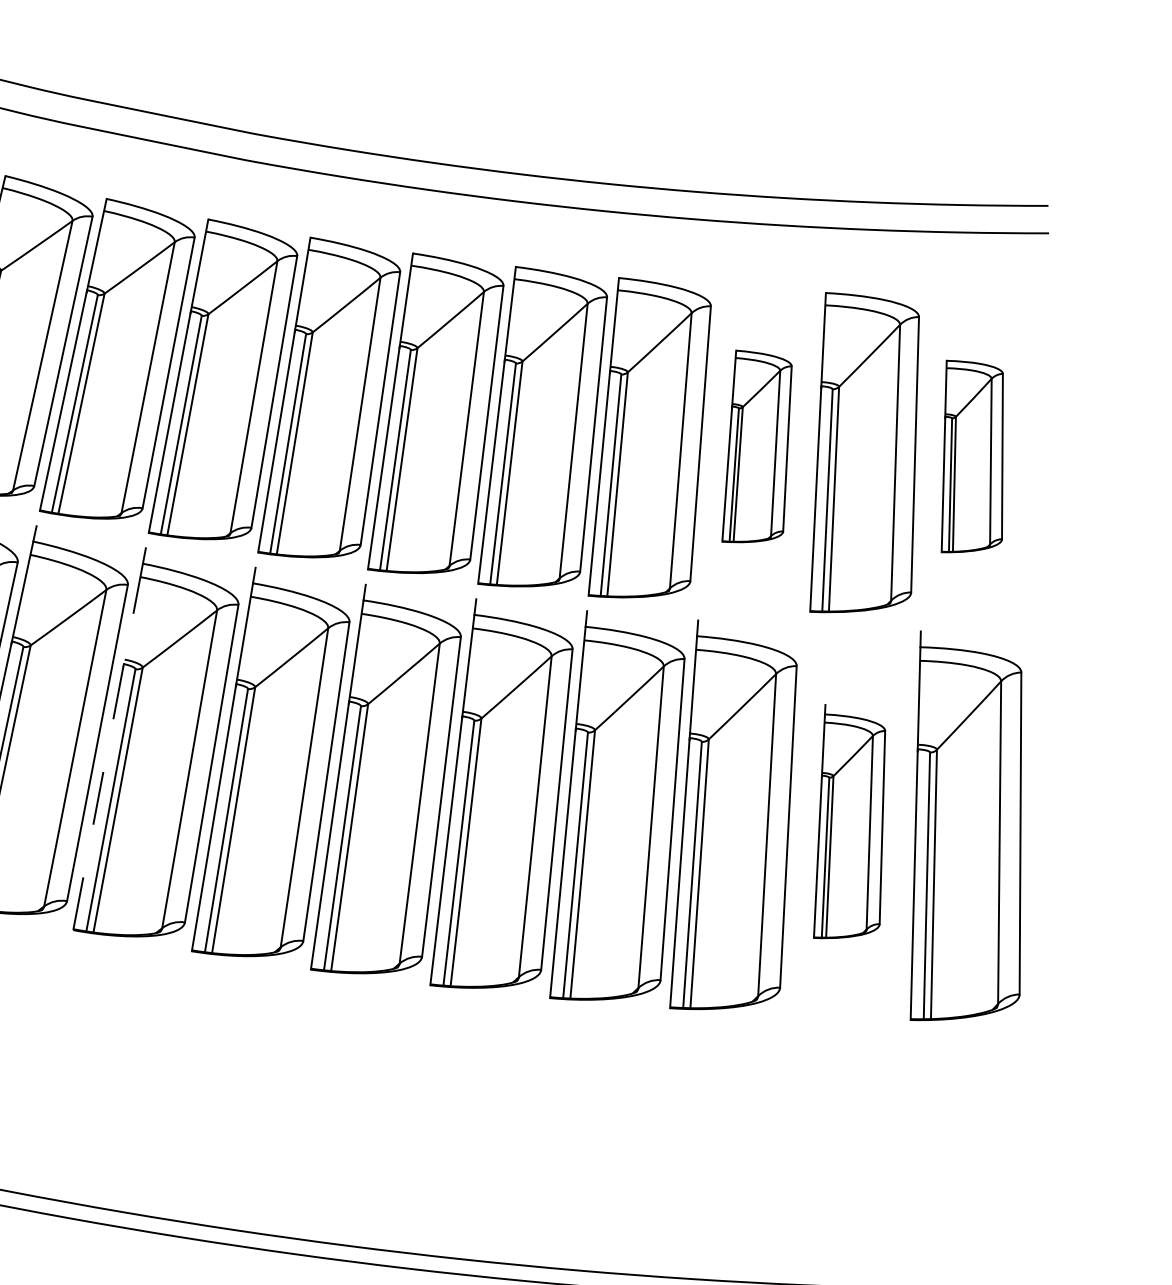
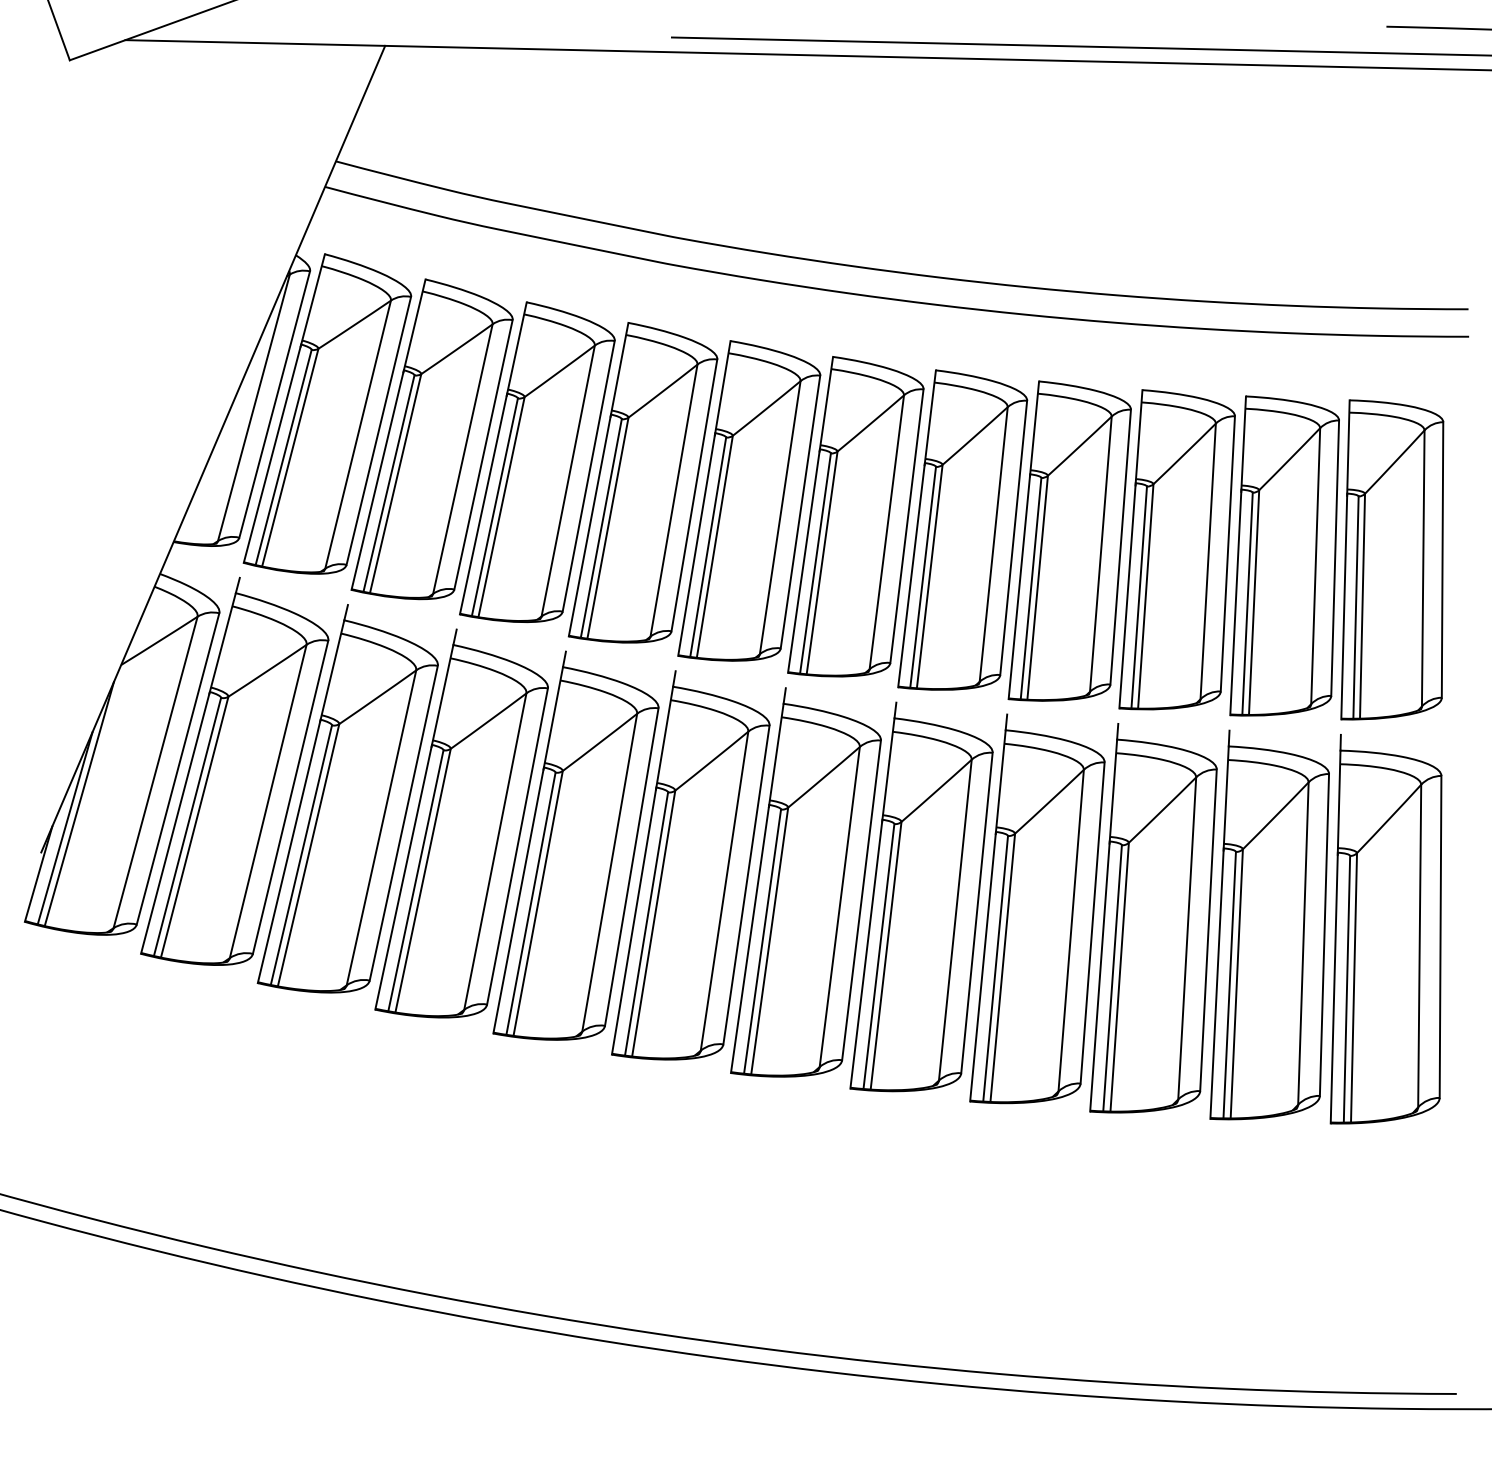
part: (756, 446) -> (1176, 549), size x1.67
part: (972, 456) -> (1392, 559), size x1.67
line: (108, 746) -> (528, 849), dashed -> solid
part: (849, 821) -> (1269, 924), size x1.67

